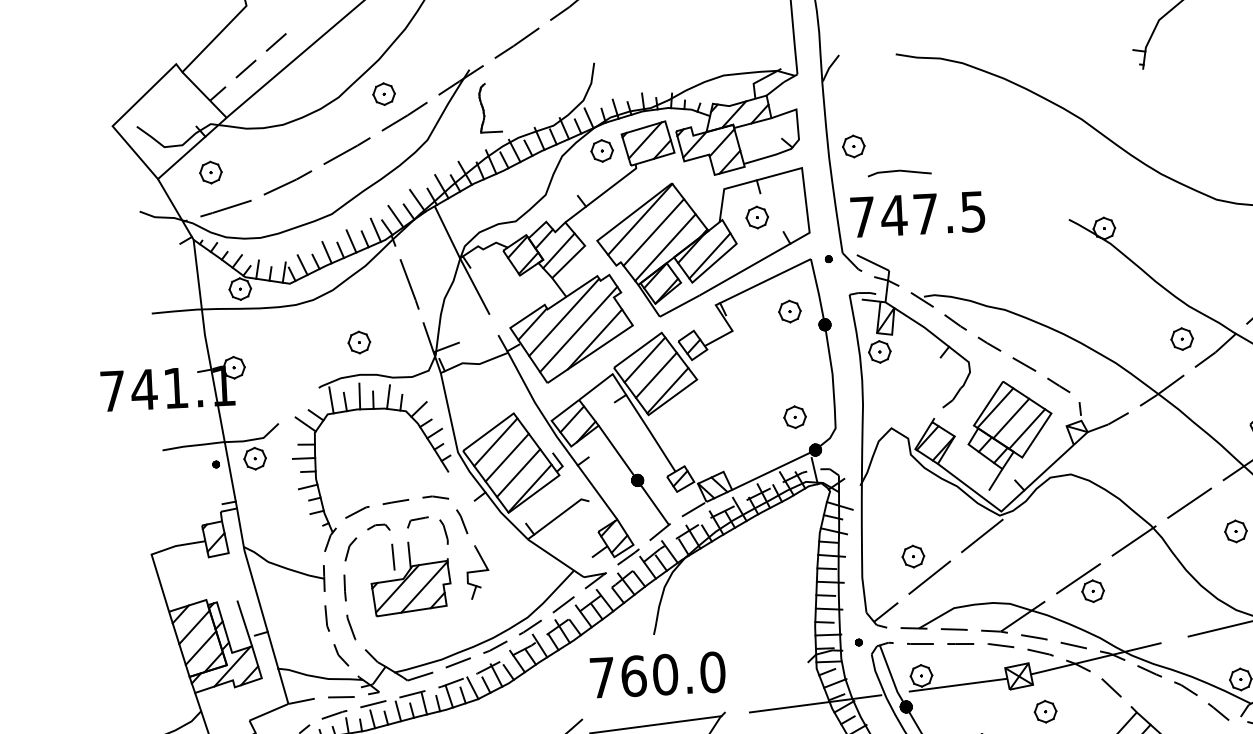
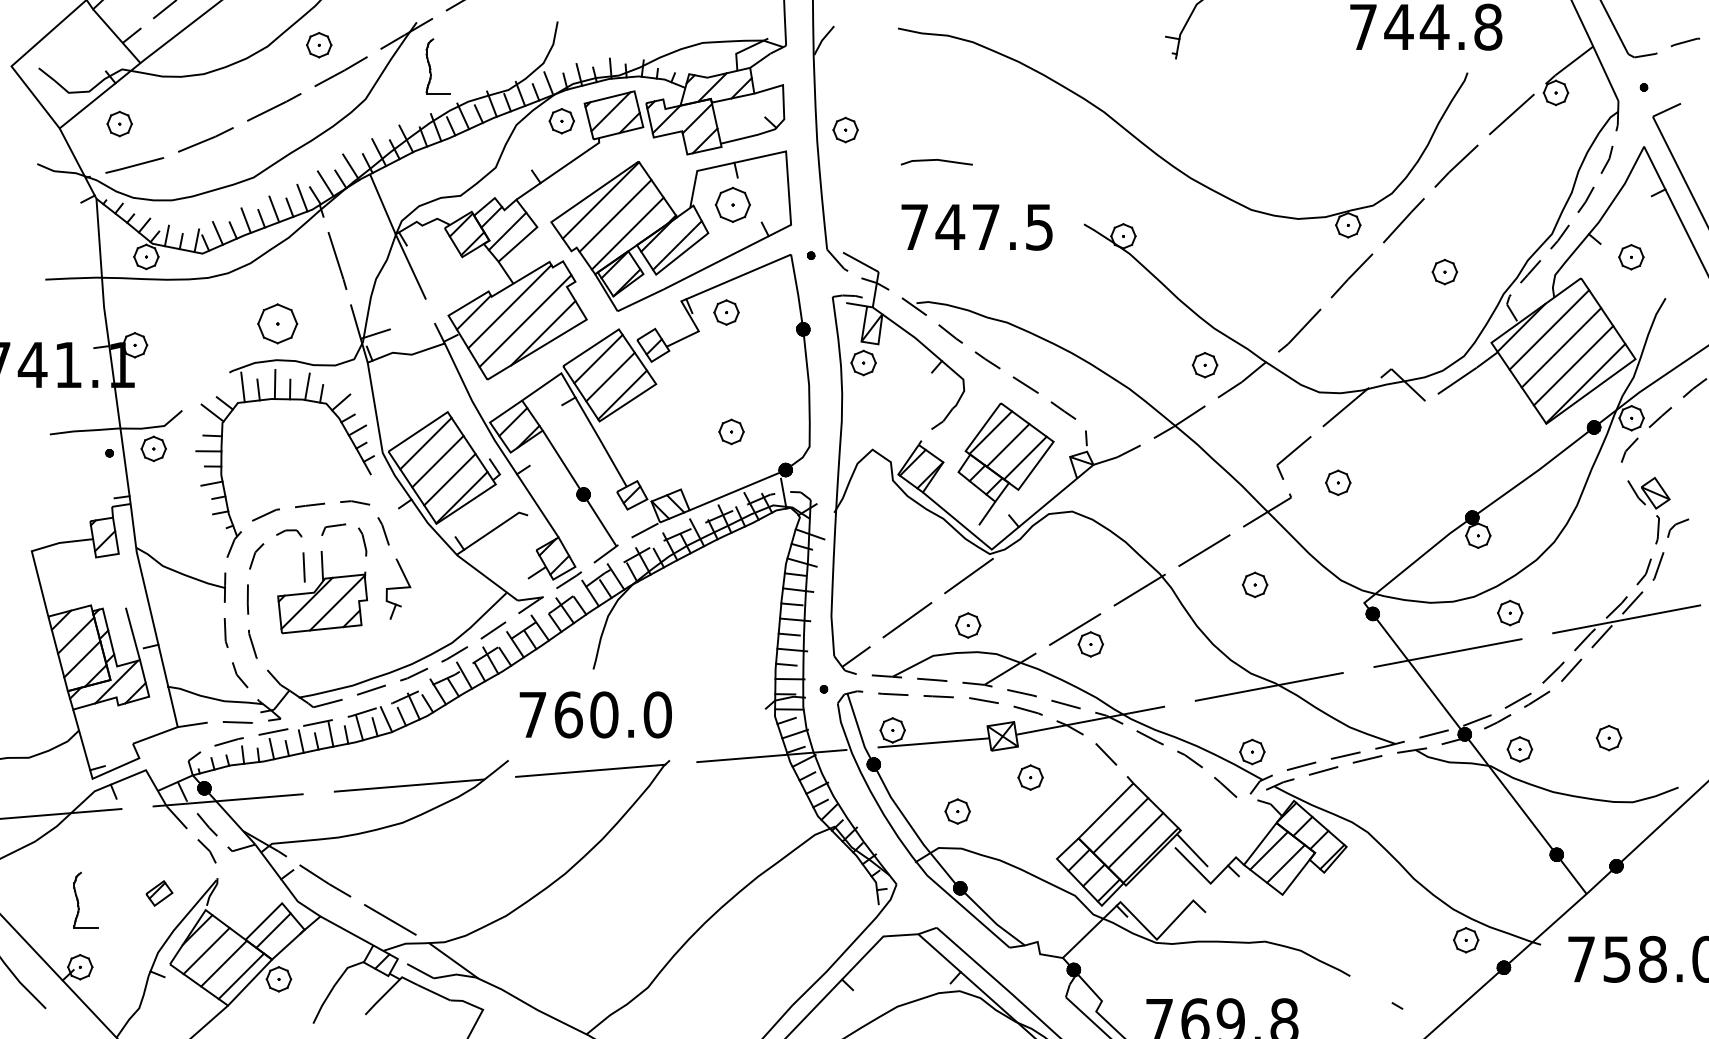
line: (899, 171) -> (936, 160), moved
text: (917, 214) -> (976, 227), moved
part: (756, 217) -> (732, 204), size x1.4
part: (789, 311) -> (726, 312), moved
part: (359, 342) -> (277, 323), size x1.6
part: (795, 416) -> (731, 431), moved
part: (913, 556) -> (968, 625), moved

